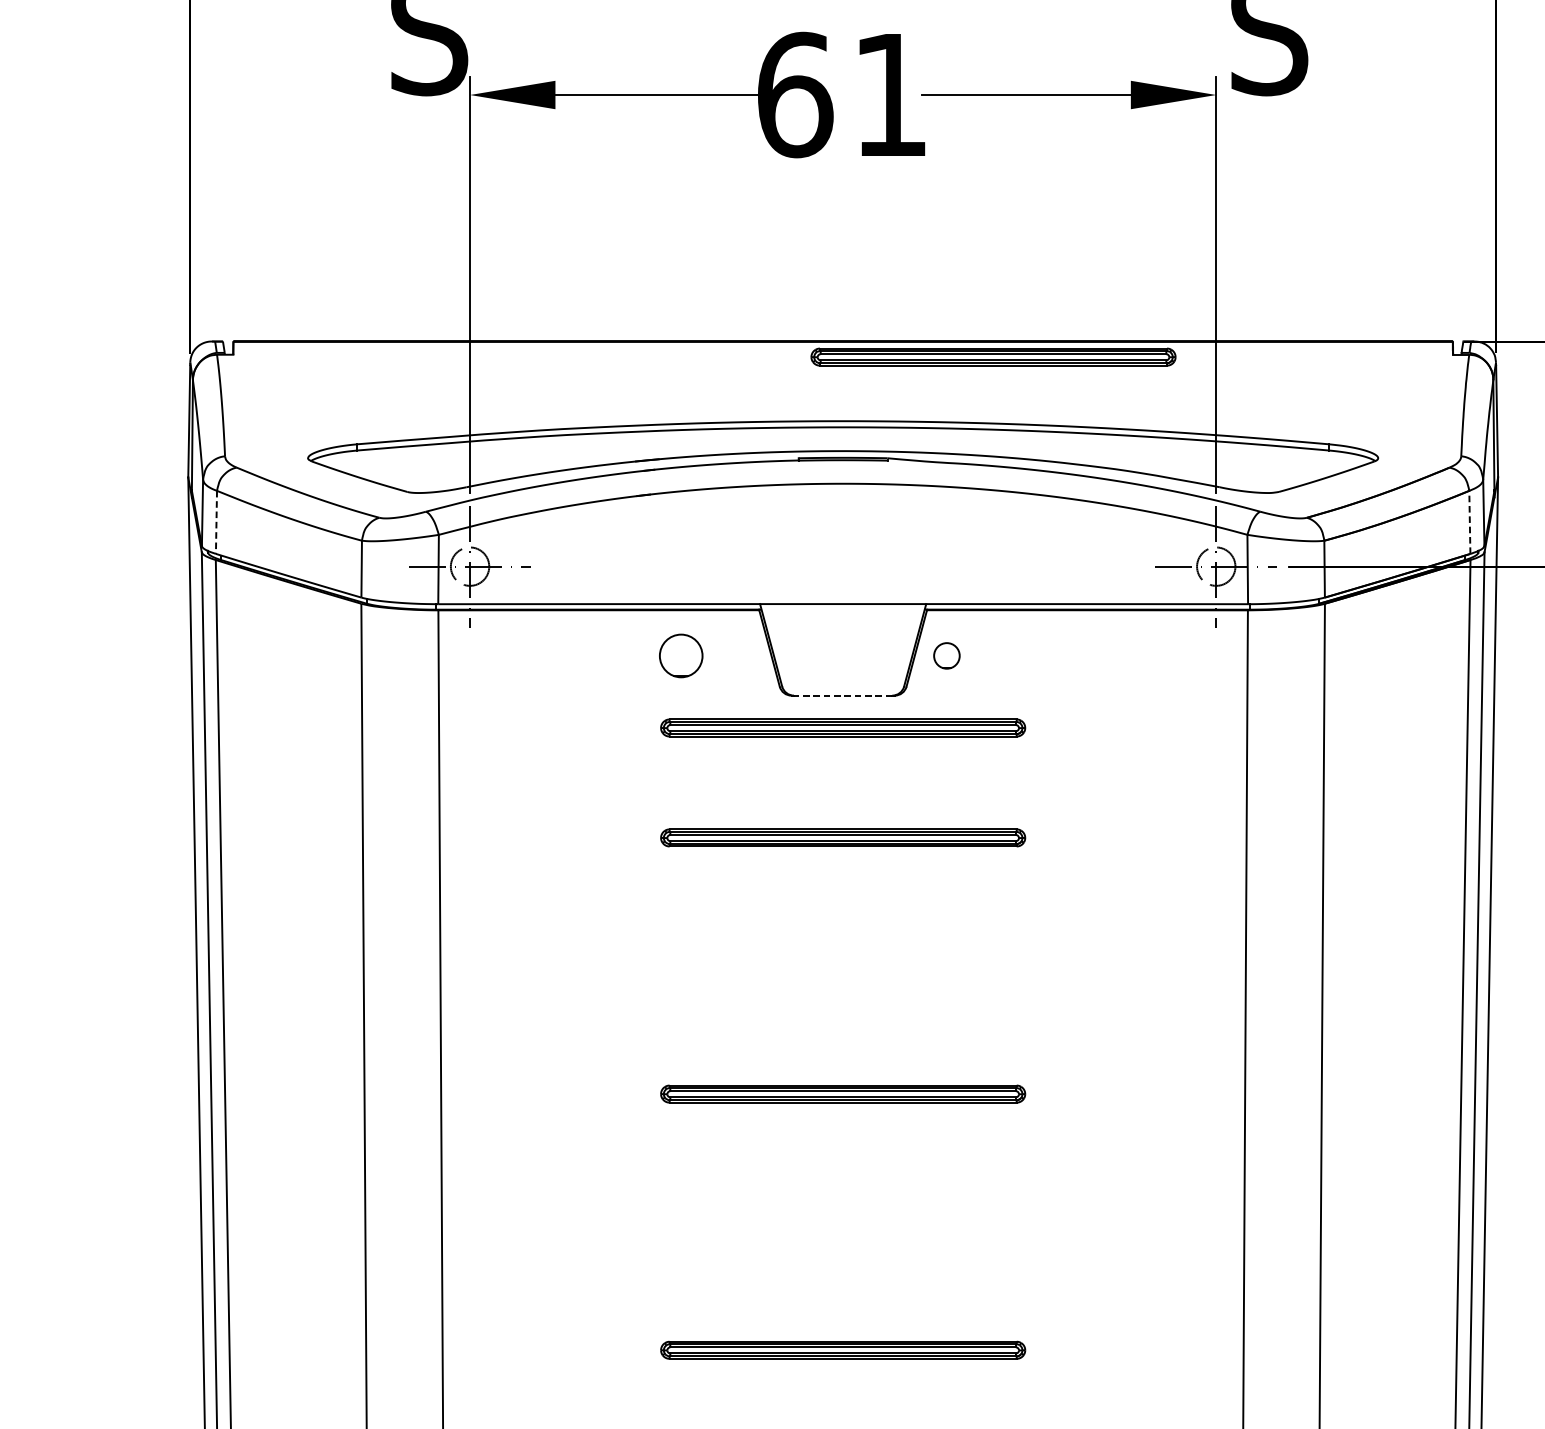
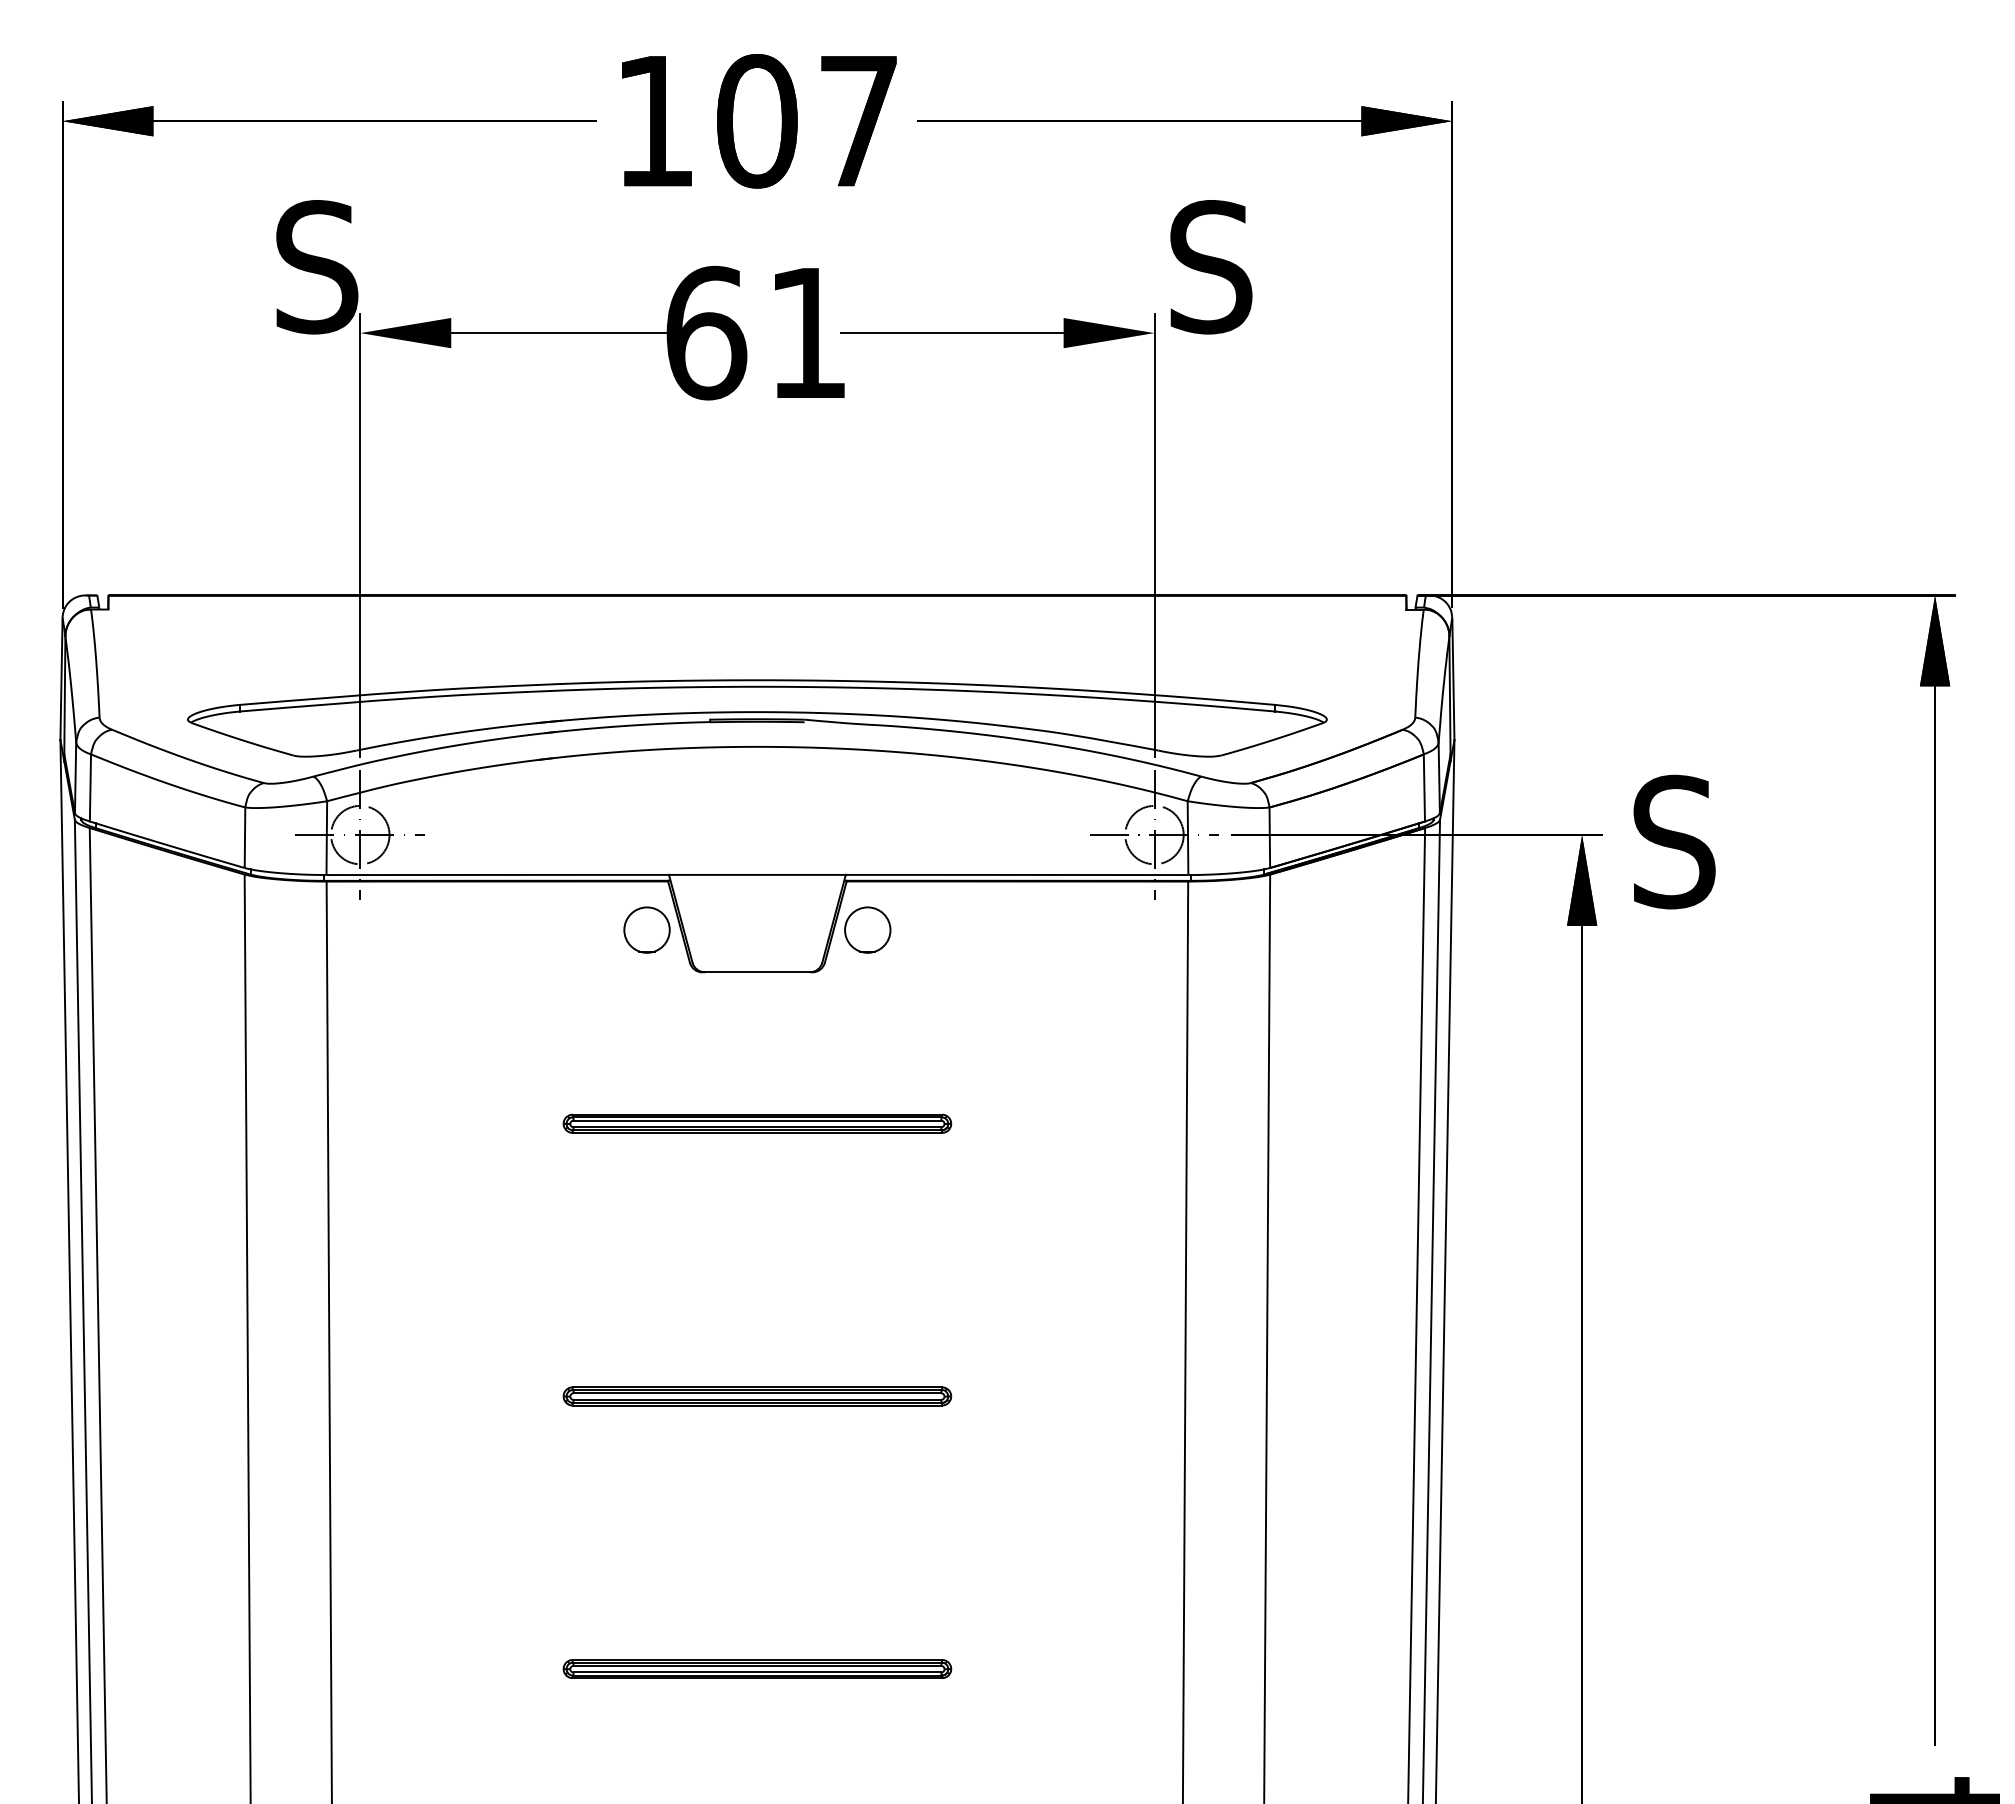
part: (993, 356) -> (917, 611), removed
line: (216, 521) -> (90, 787), dashed -> solid
line: (1469, 521) -> (1424, 787), dashed -> solid
circle: (470, 566) -> (360, 834), size x1.43
circle: (1216, 566) -> (1154, 834), size x1.43
circle: (680, 655) -> (646, 929), moved
circle: (946, 655) -> (867, 929), size x1.67
line: (842, 695) -> (756, 972), dashed -> solid
part: (843, 727) -> (757, 1006), removed

